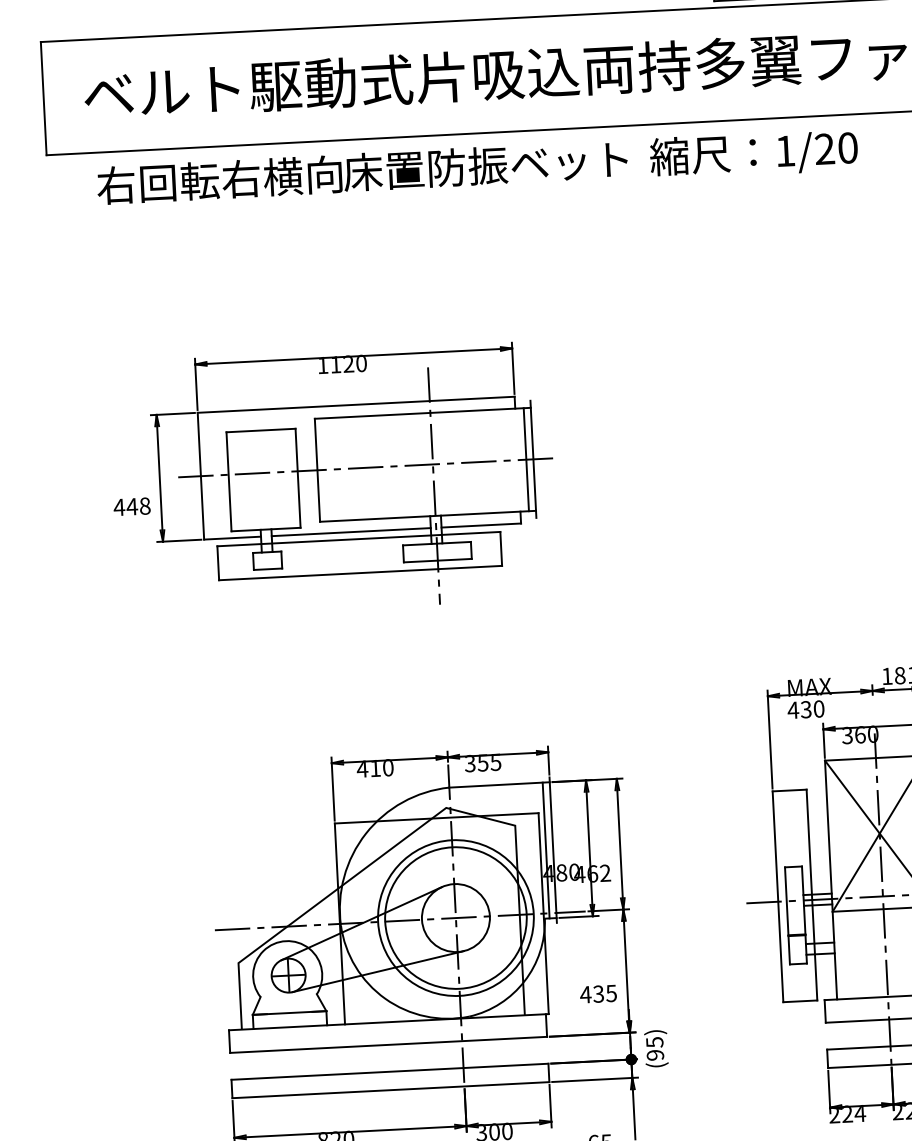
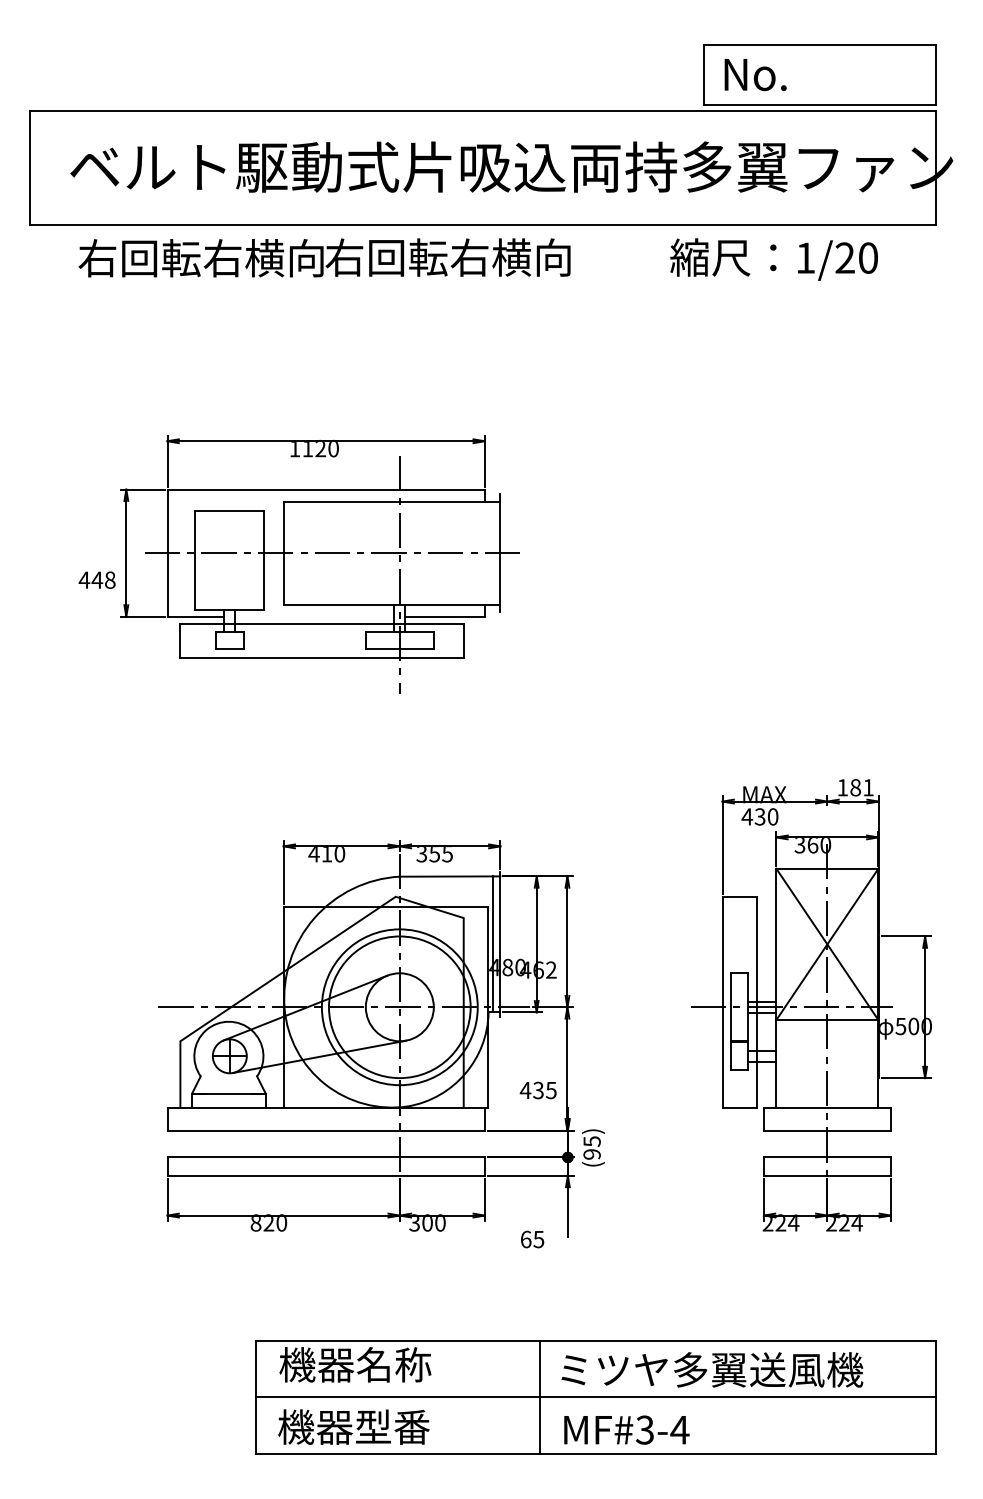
text: (753, 154) -> (773, 259), moved
text: (485, 165) -> (467, 257), 床置防振ベット -> 右回転右横向
line: (526, 459) -> (493, 552), removed
line: (350, 532) -> (314, 616), removed

